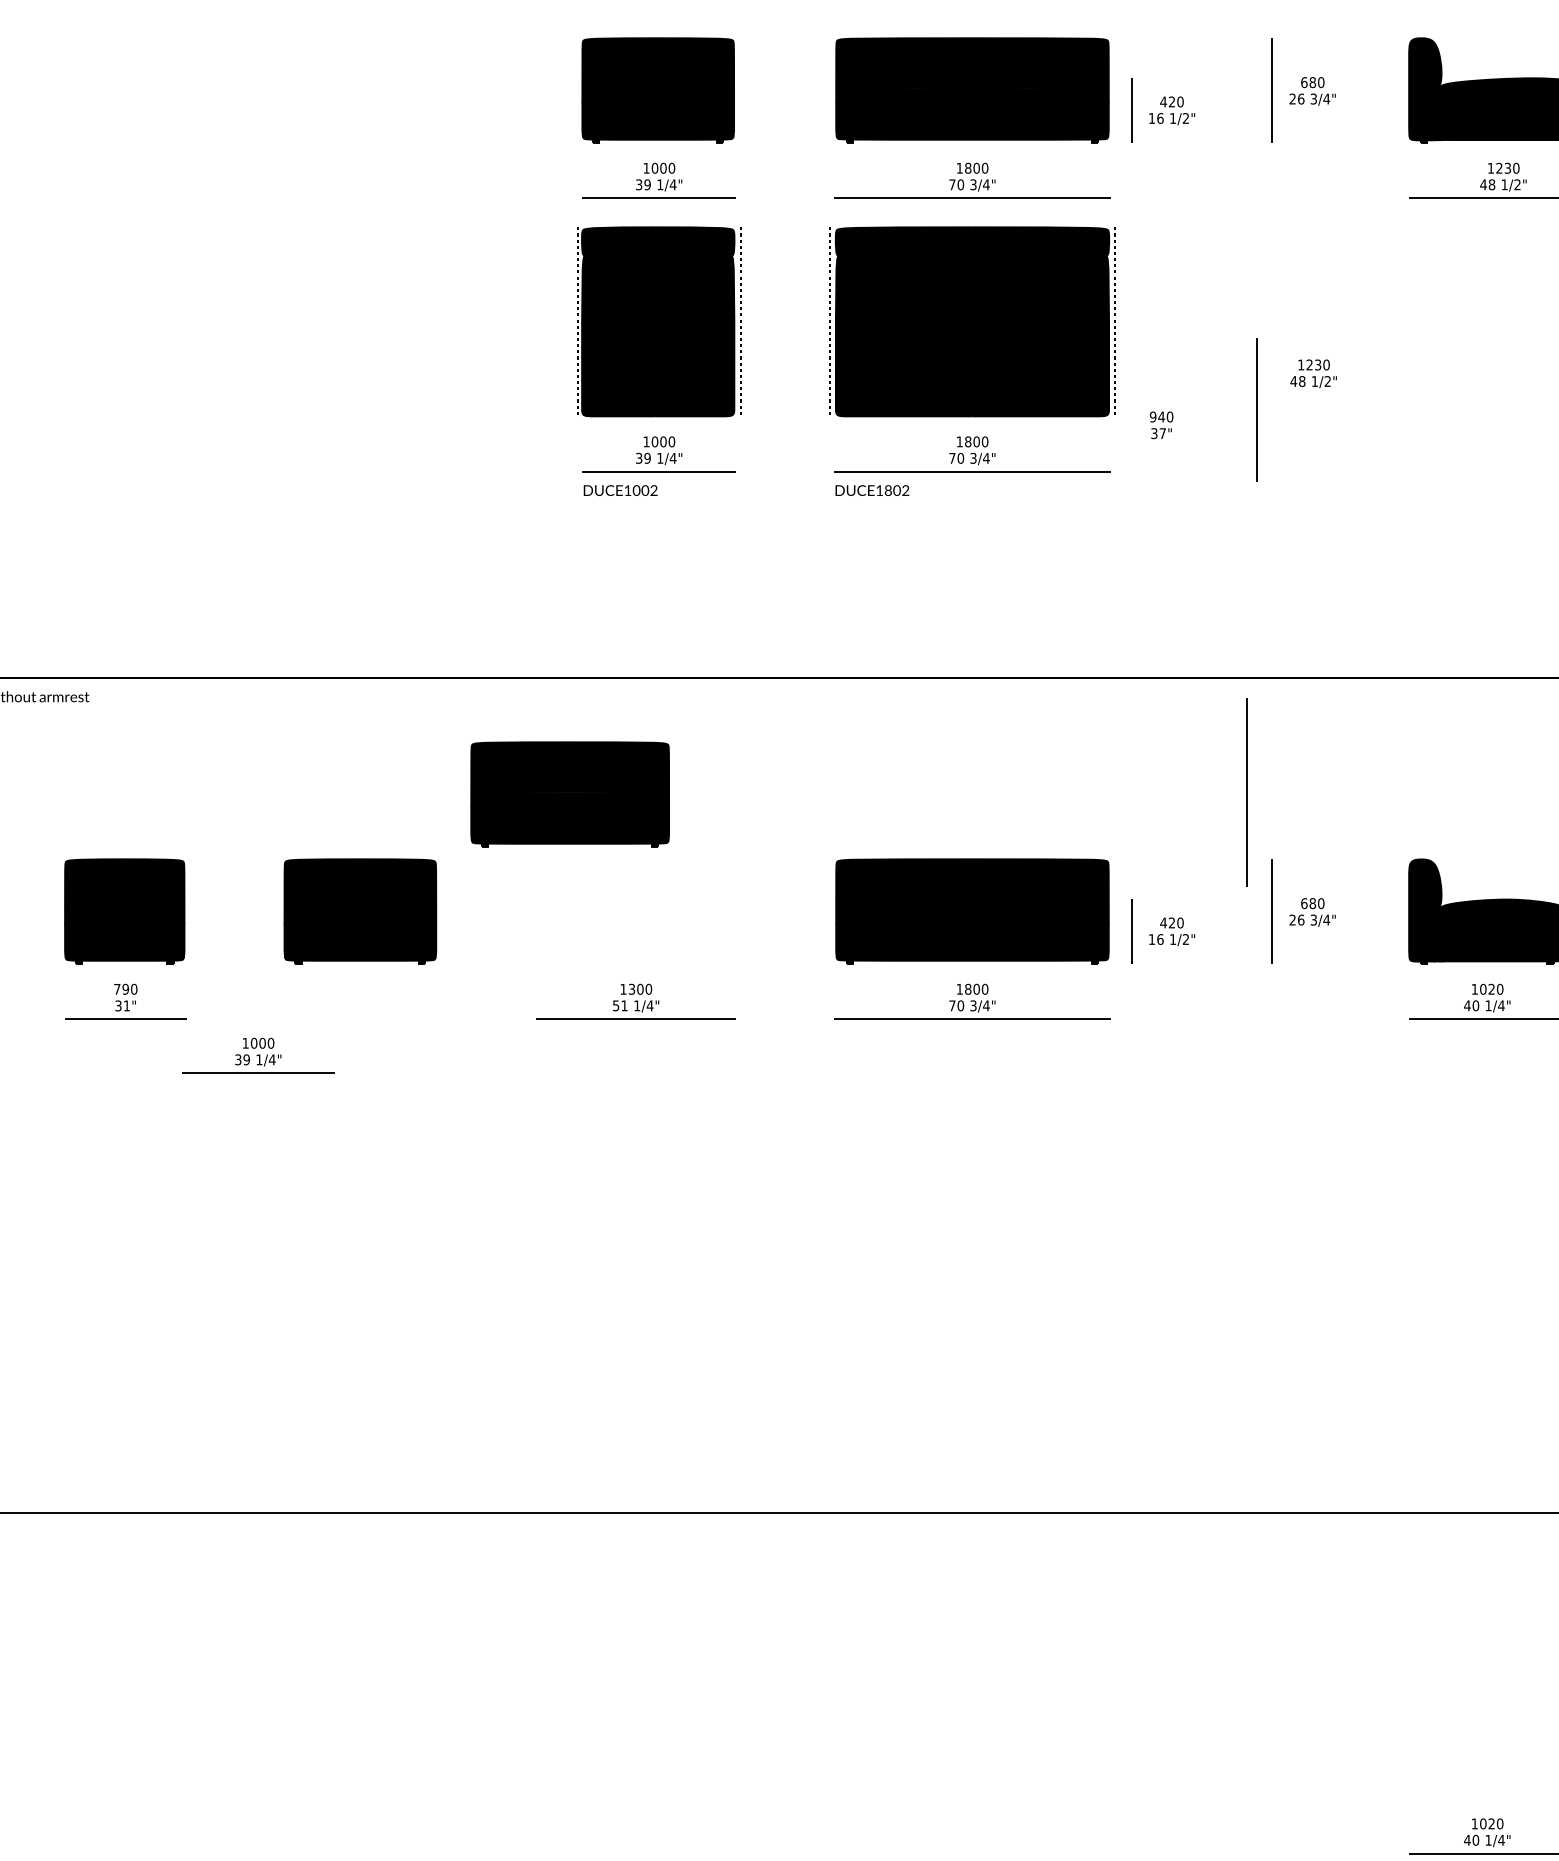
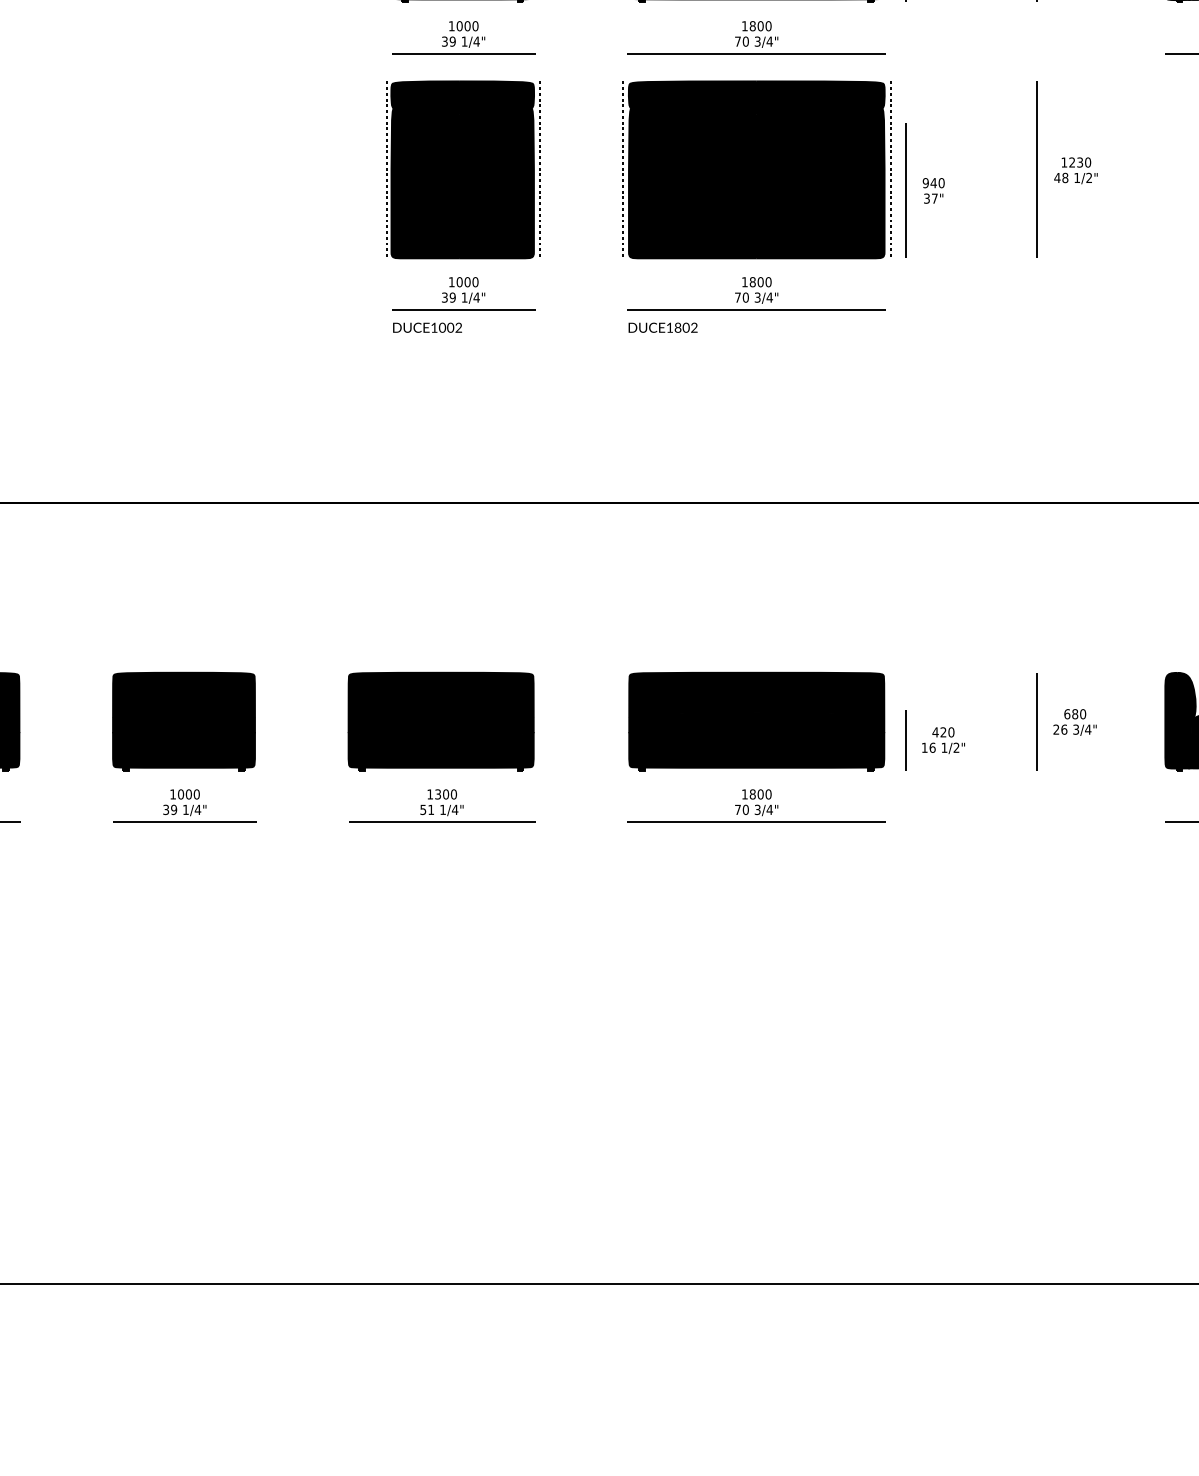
text: (1313, 373) -> (1075, 170), moved
line: (1256, 409) -> (905, 190), moved
text: (1161, 425) -> (933, 191), moved
line: (1246, 792) -> (1036, 169), moved
part: (569, 794) -> (440, 721), moved
part: (258, 1055) -> (185, 805), moved

